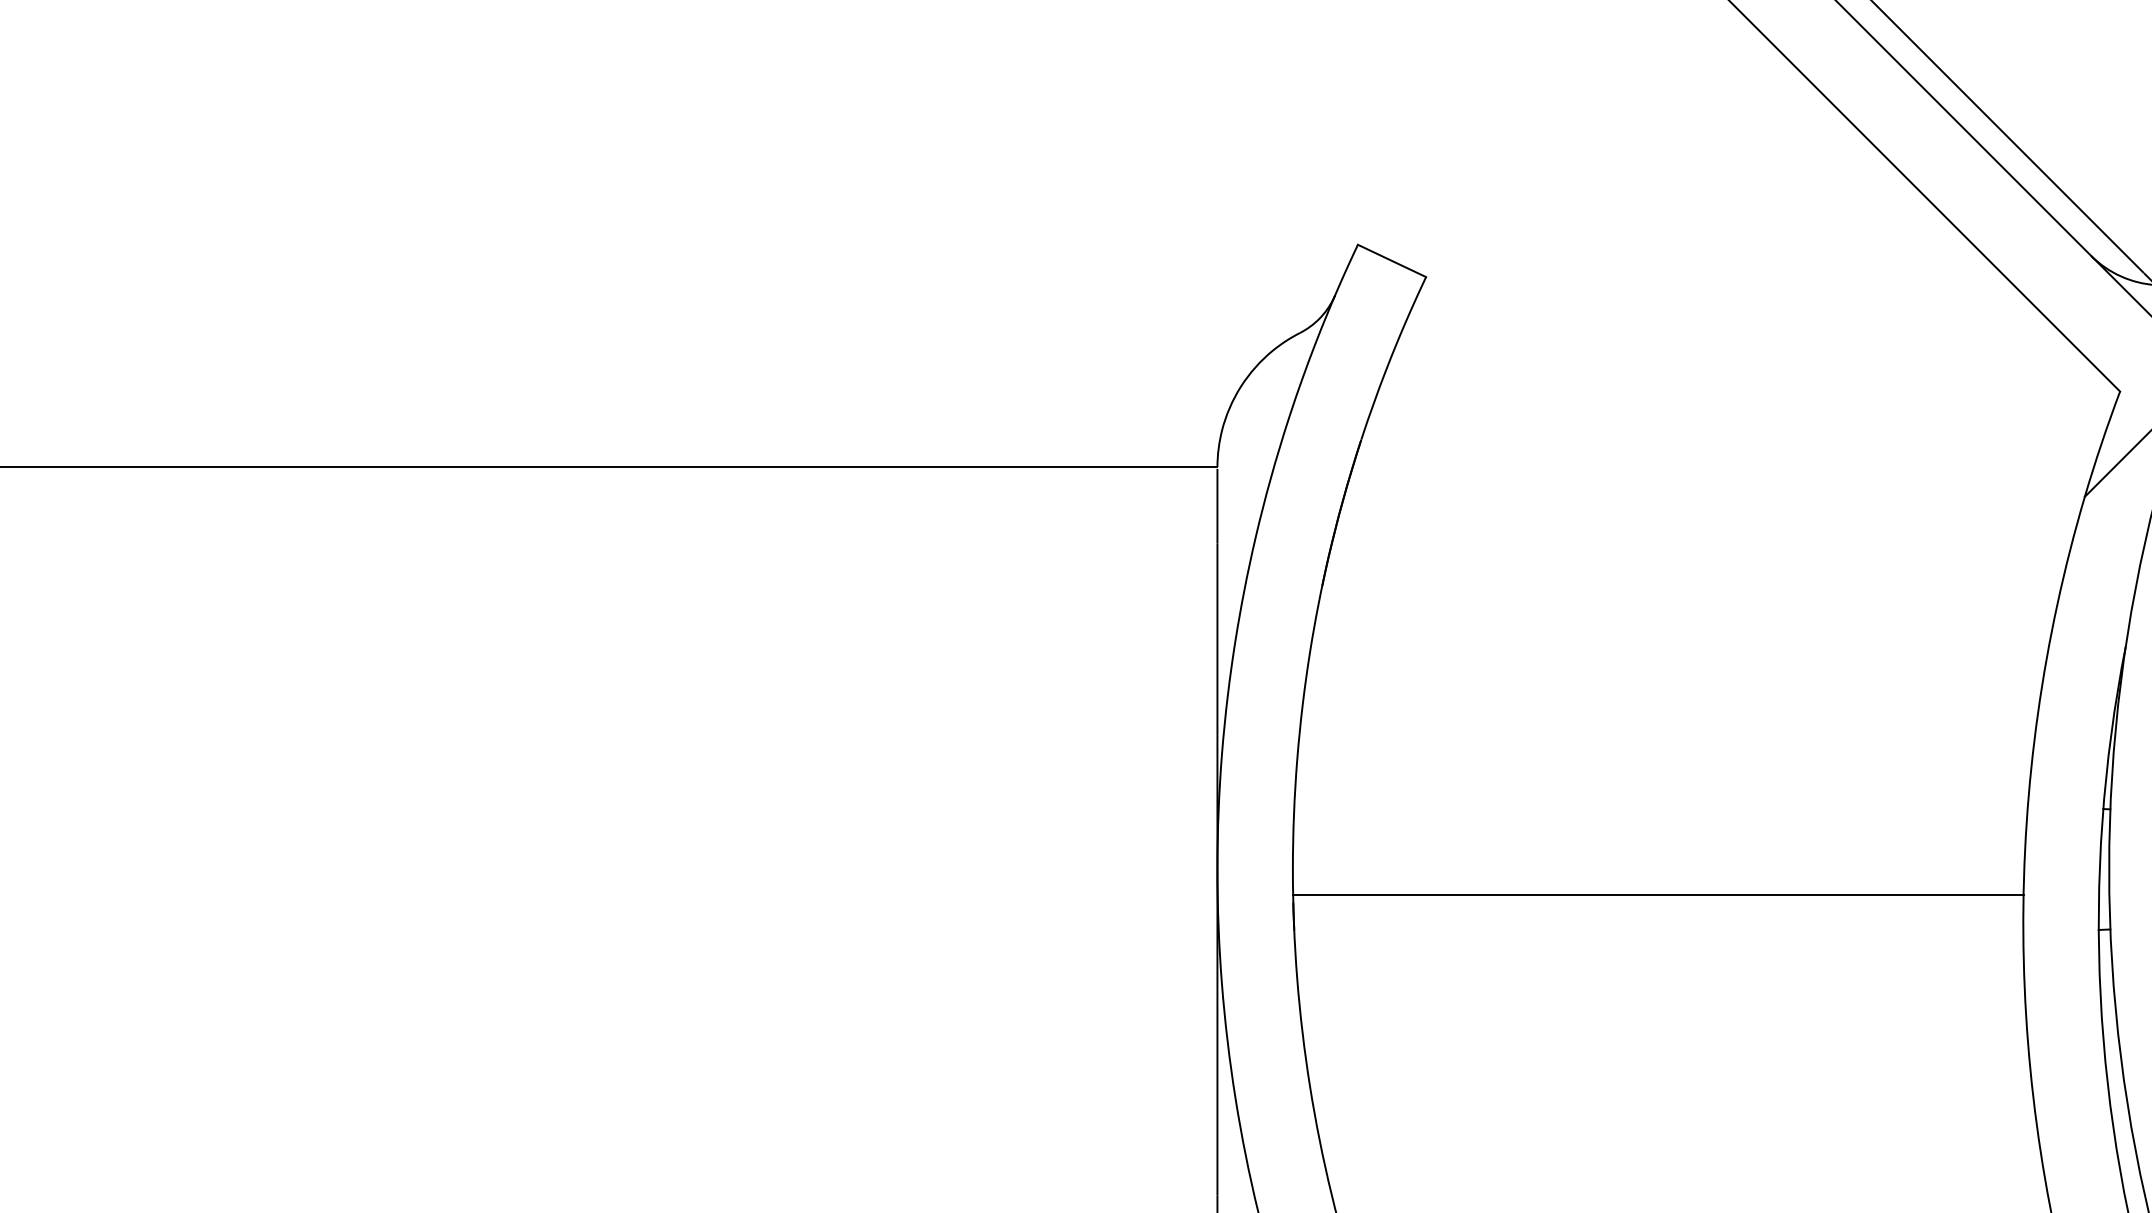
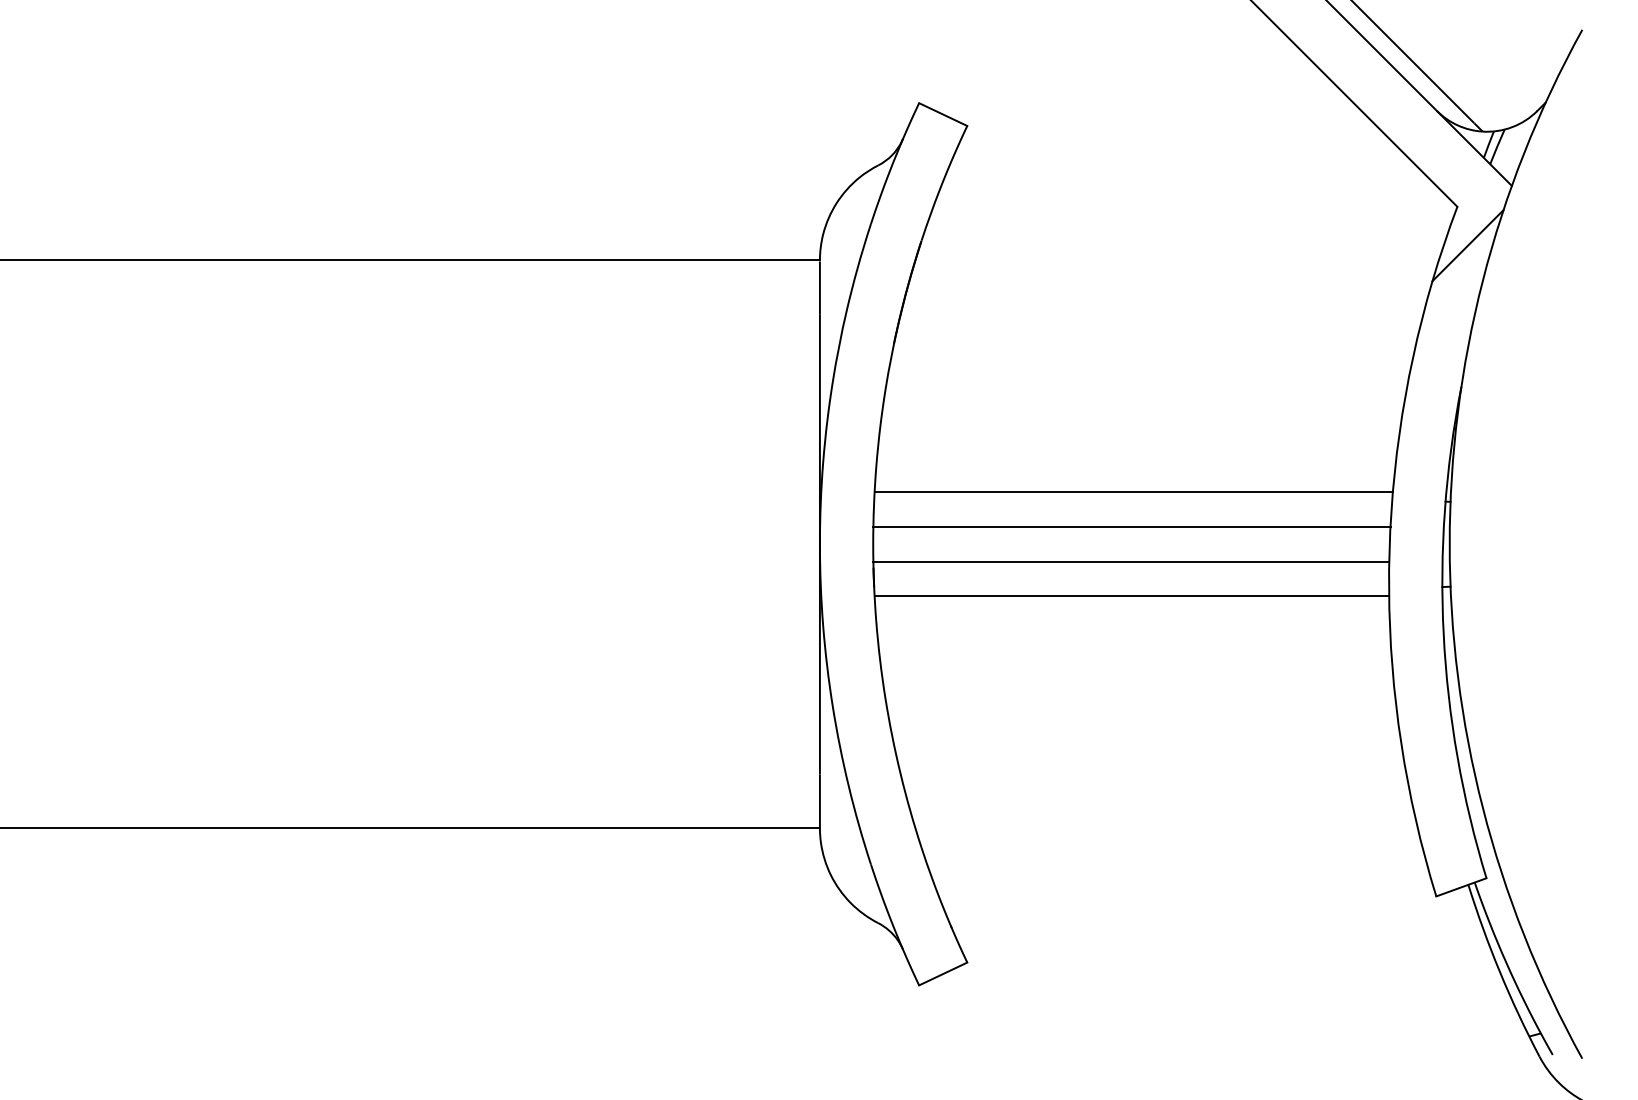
line: (1661, 796) -> (1133, 492), added
line: (1658, 844) -> (1131, 526), added
line: (1658, 943) -> (1131, 596), added

